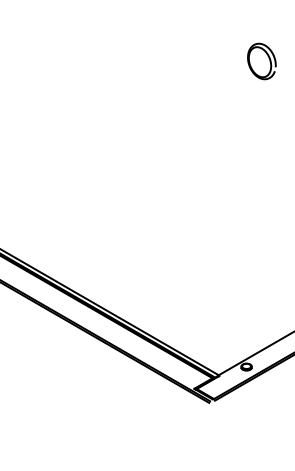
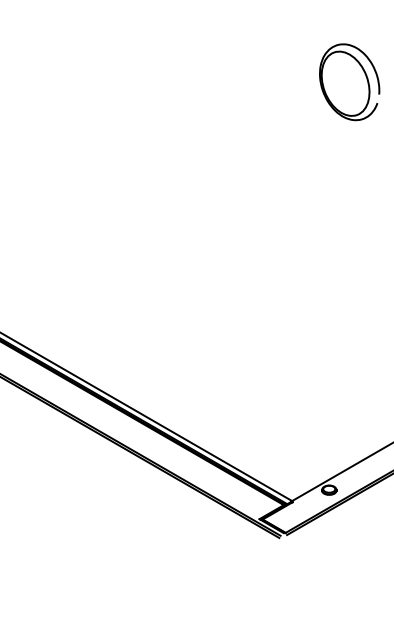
part: (261, 61) -> (349, 82), size x1.6

